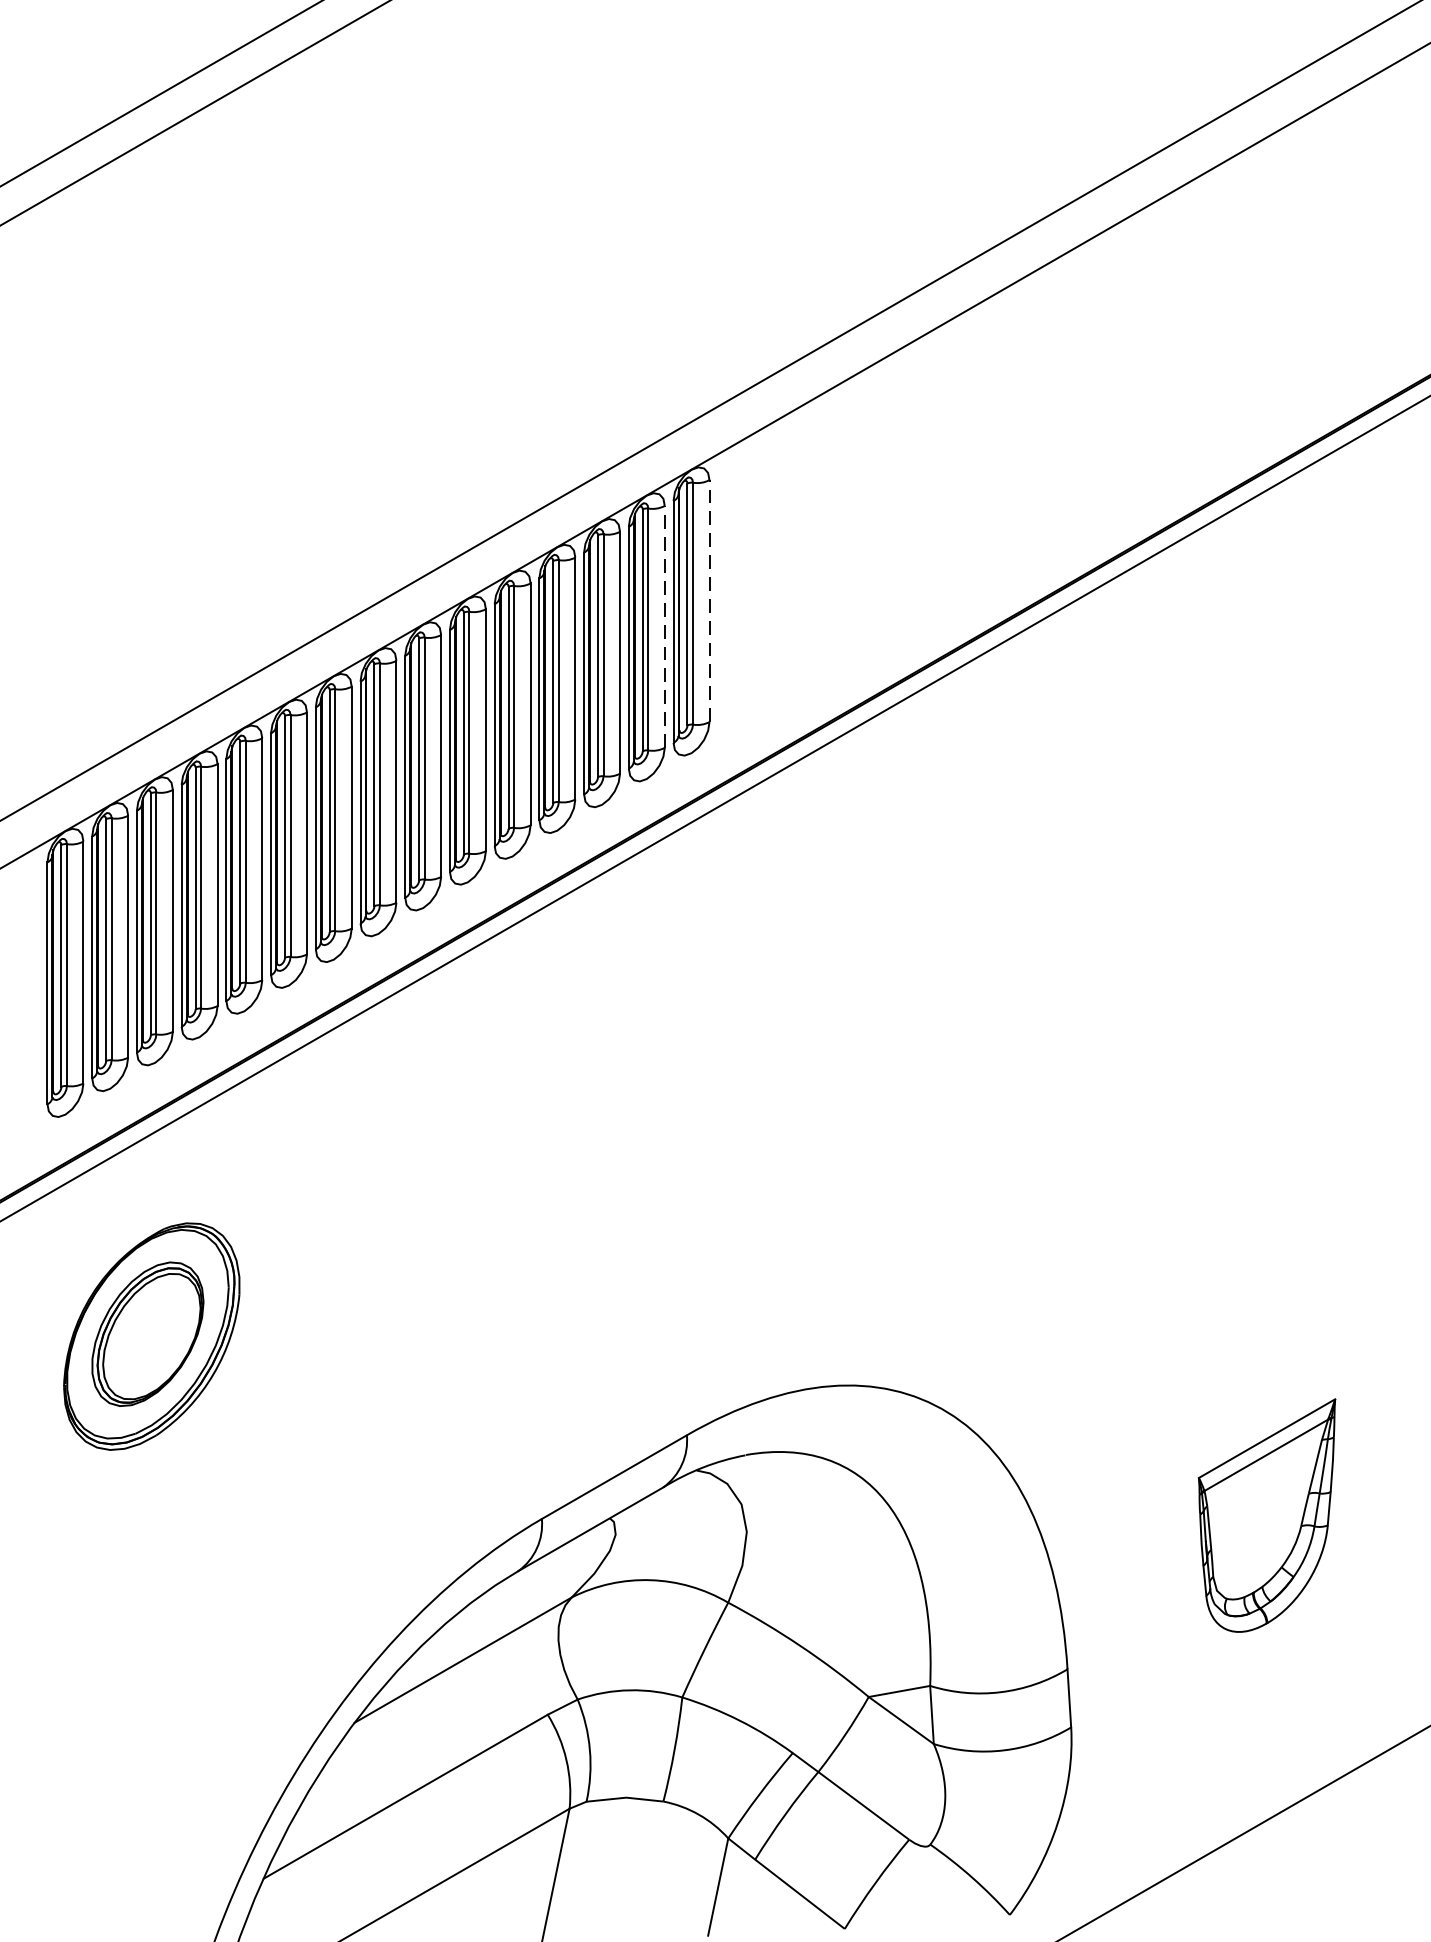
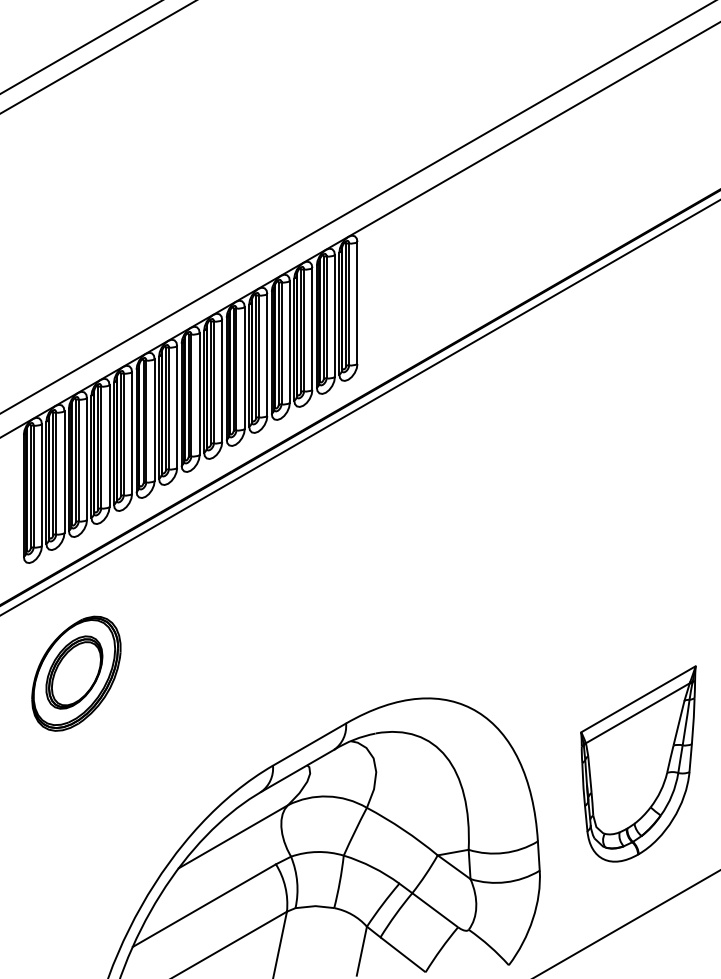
line: (709, 601) -> (357, 303), dashed -> solid
line: (663, 627) -> (334, 316), dashed -> solid
part: (1267, 1514) -> (638, 763), size x1.67

